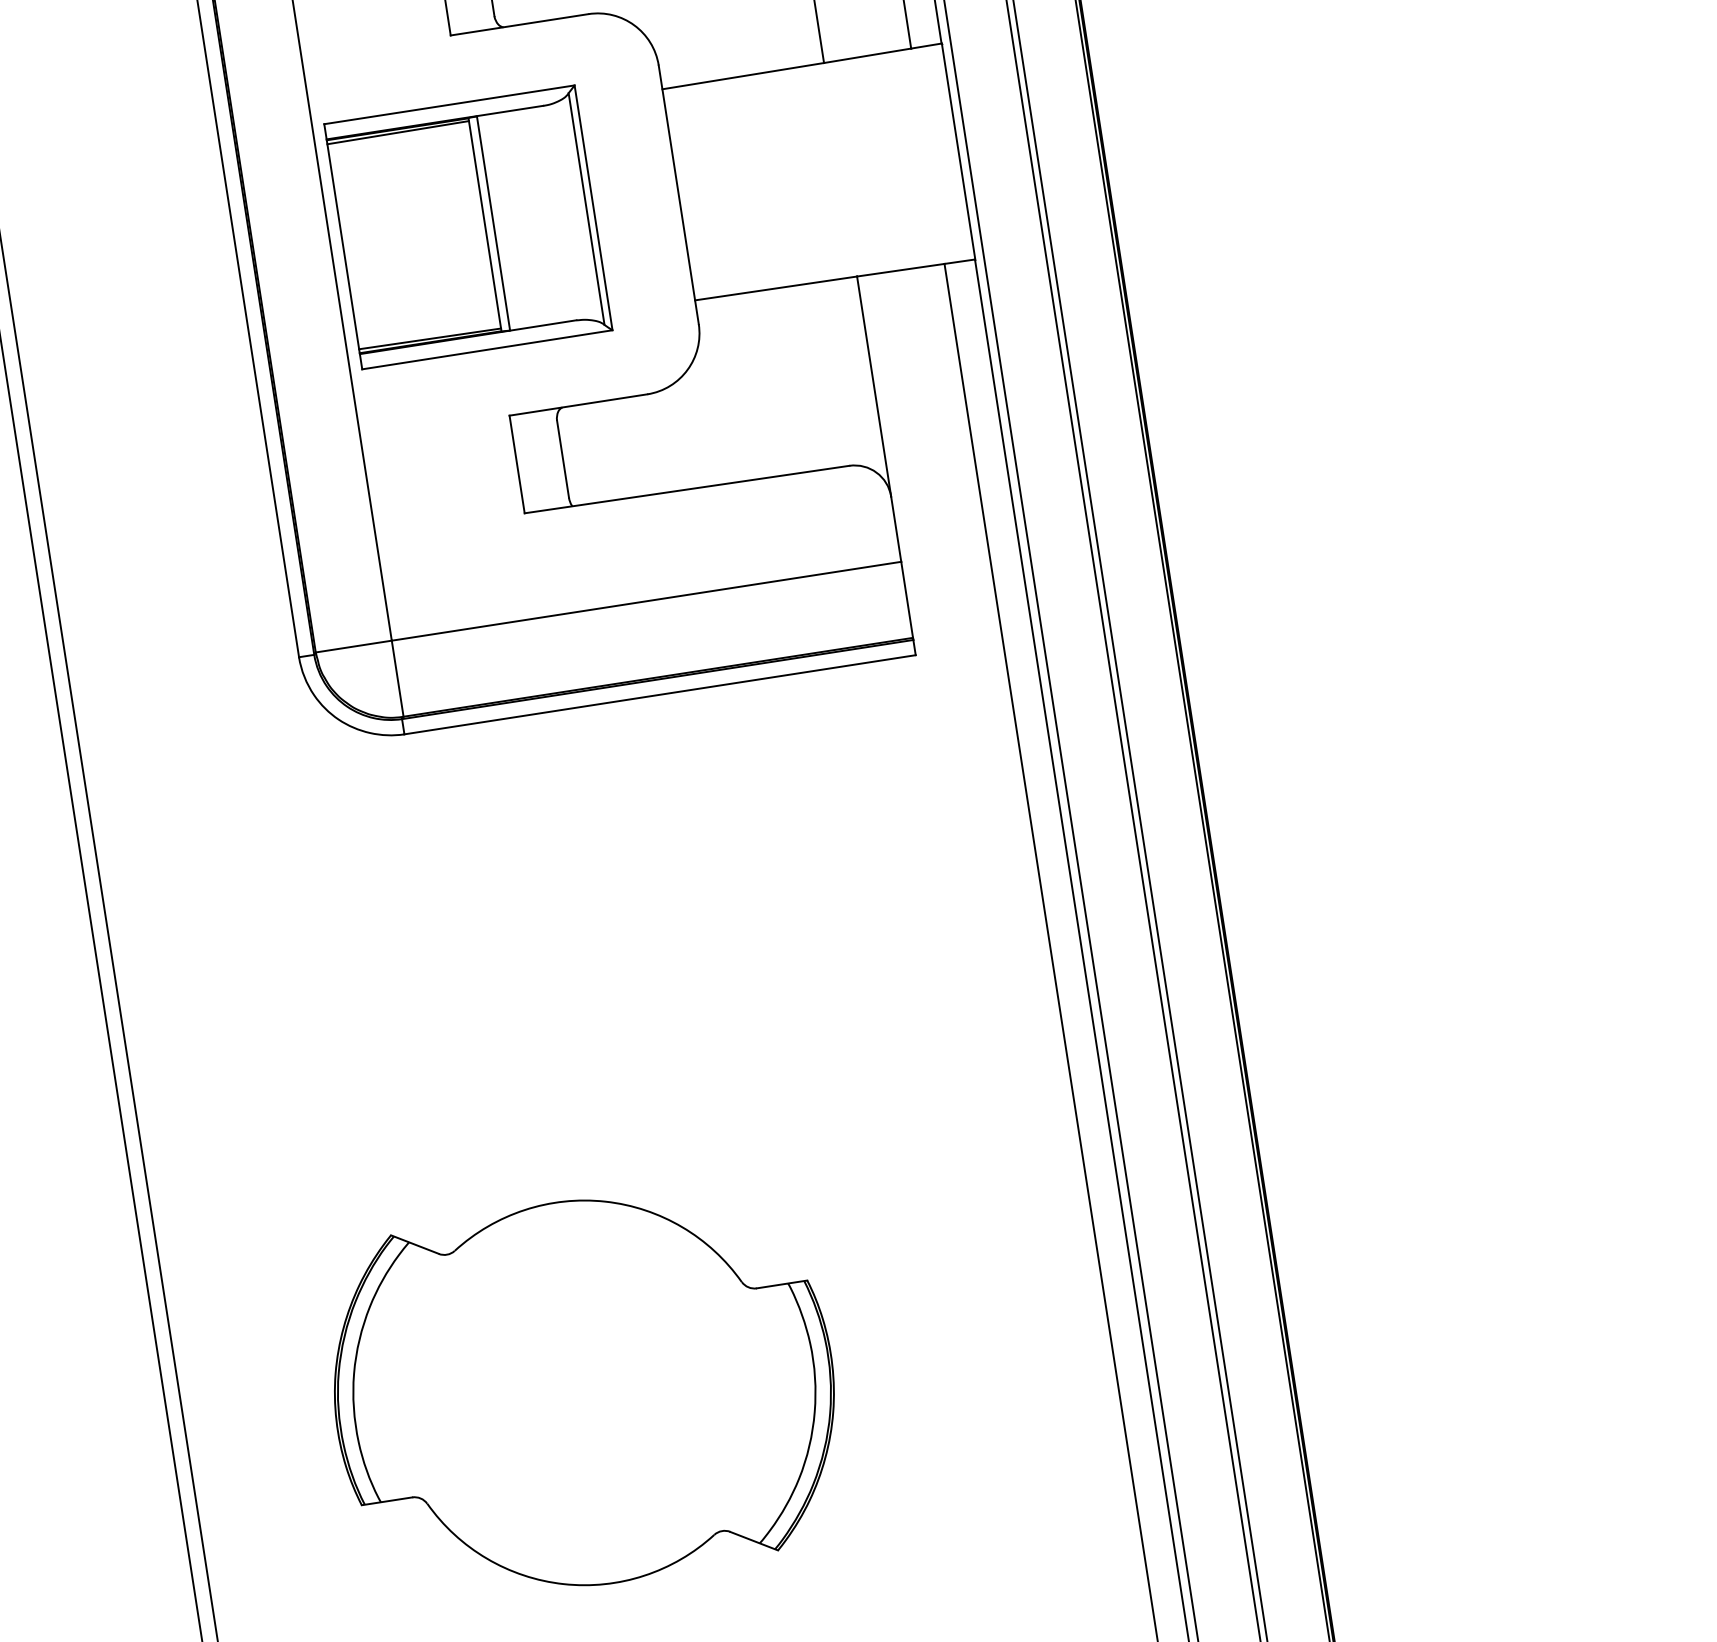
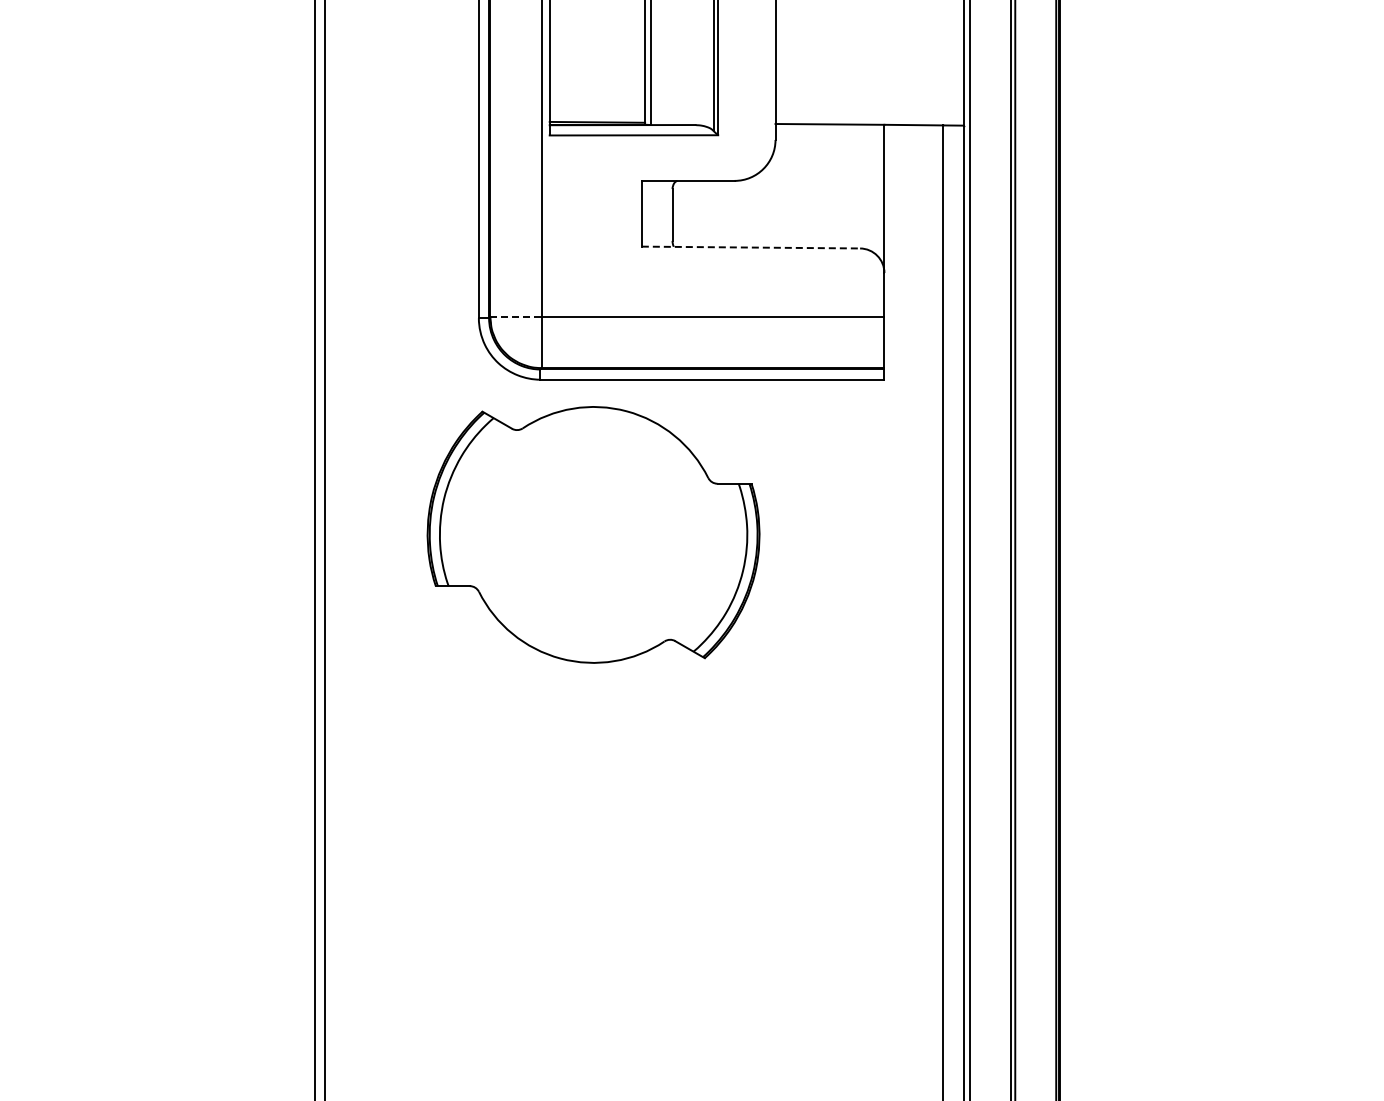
line: (687, 489) -> (751, 247), solid -> dashed
line: (353, 646) -> (515, 316), solid -> dashed
part: (584, 1392) -> (593, 534), moved

